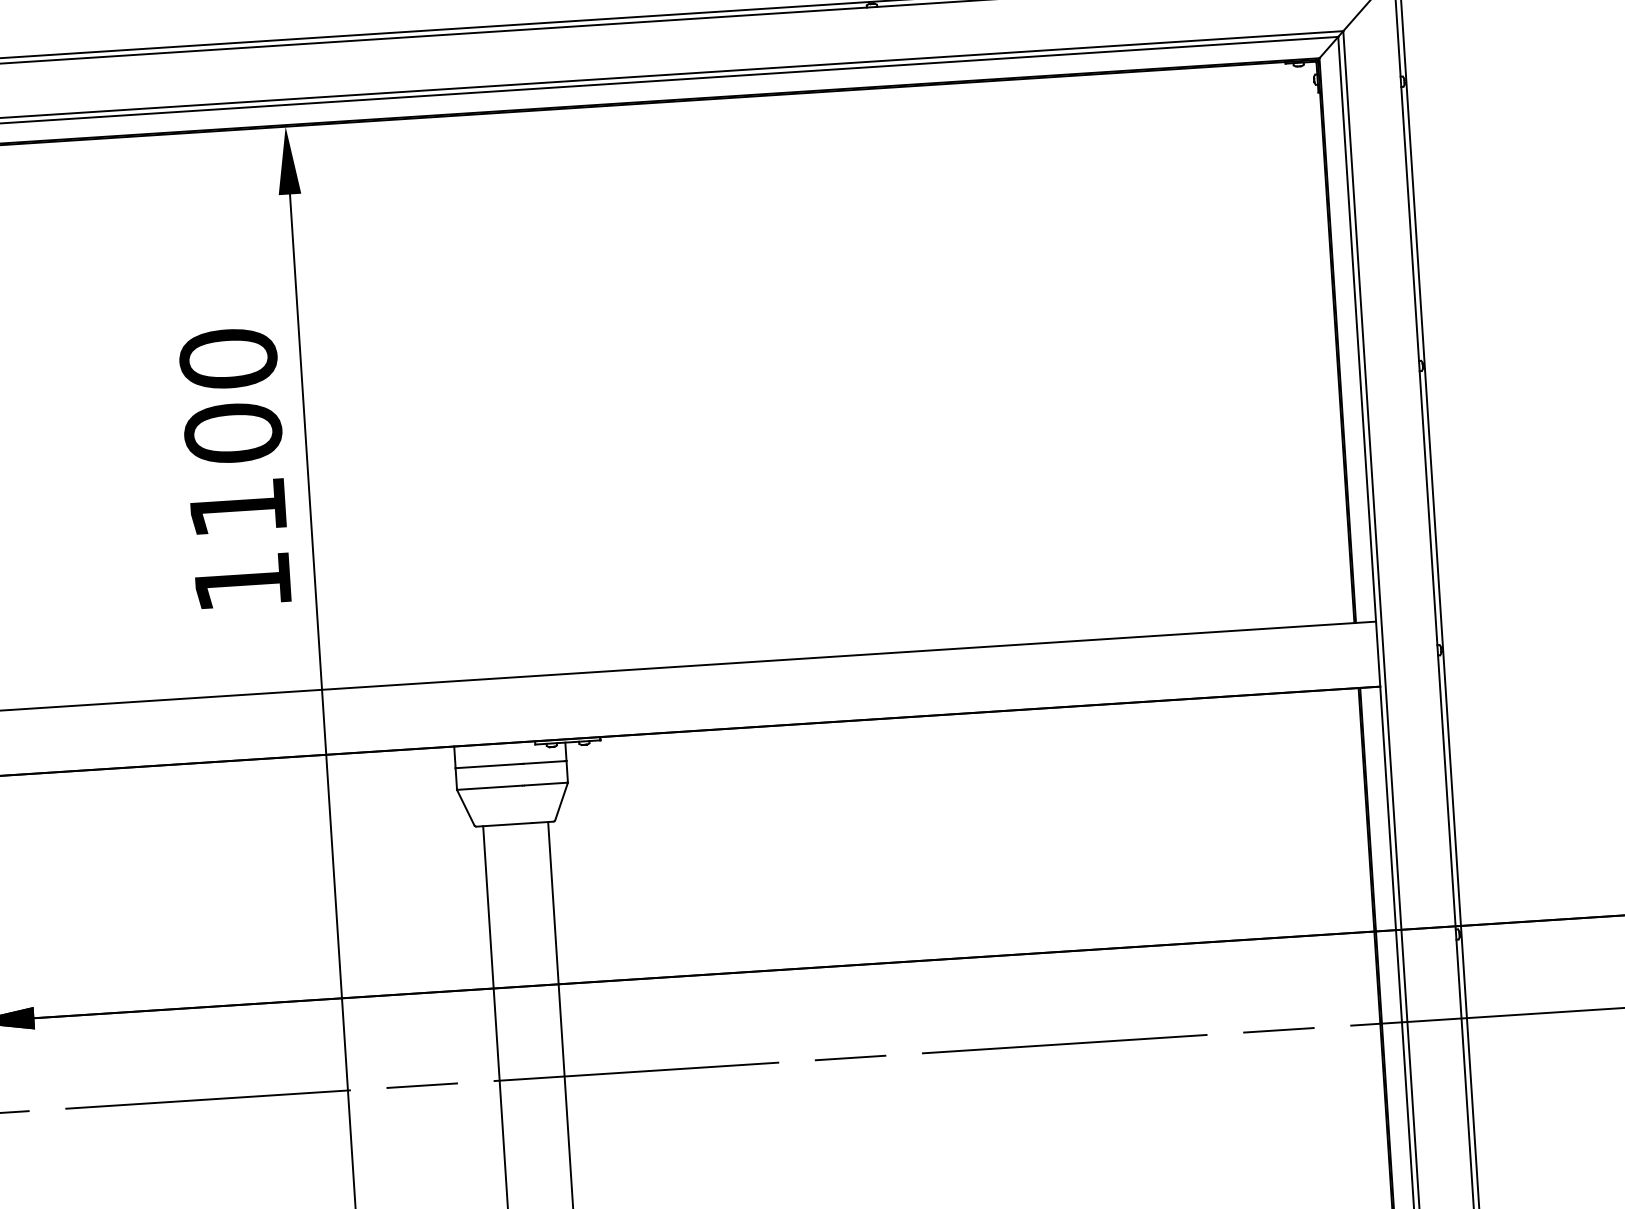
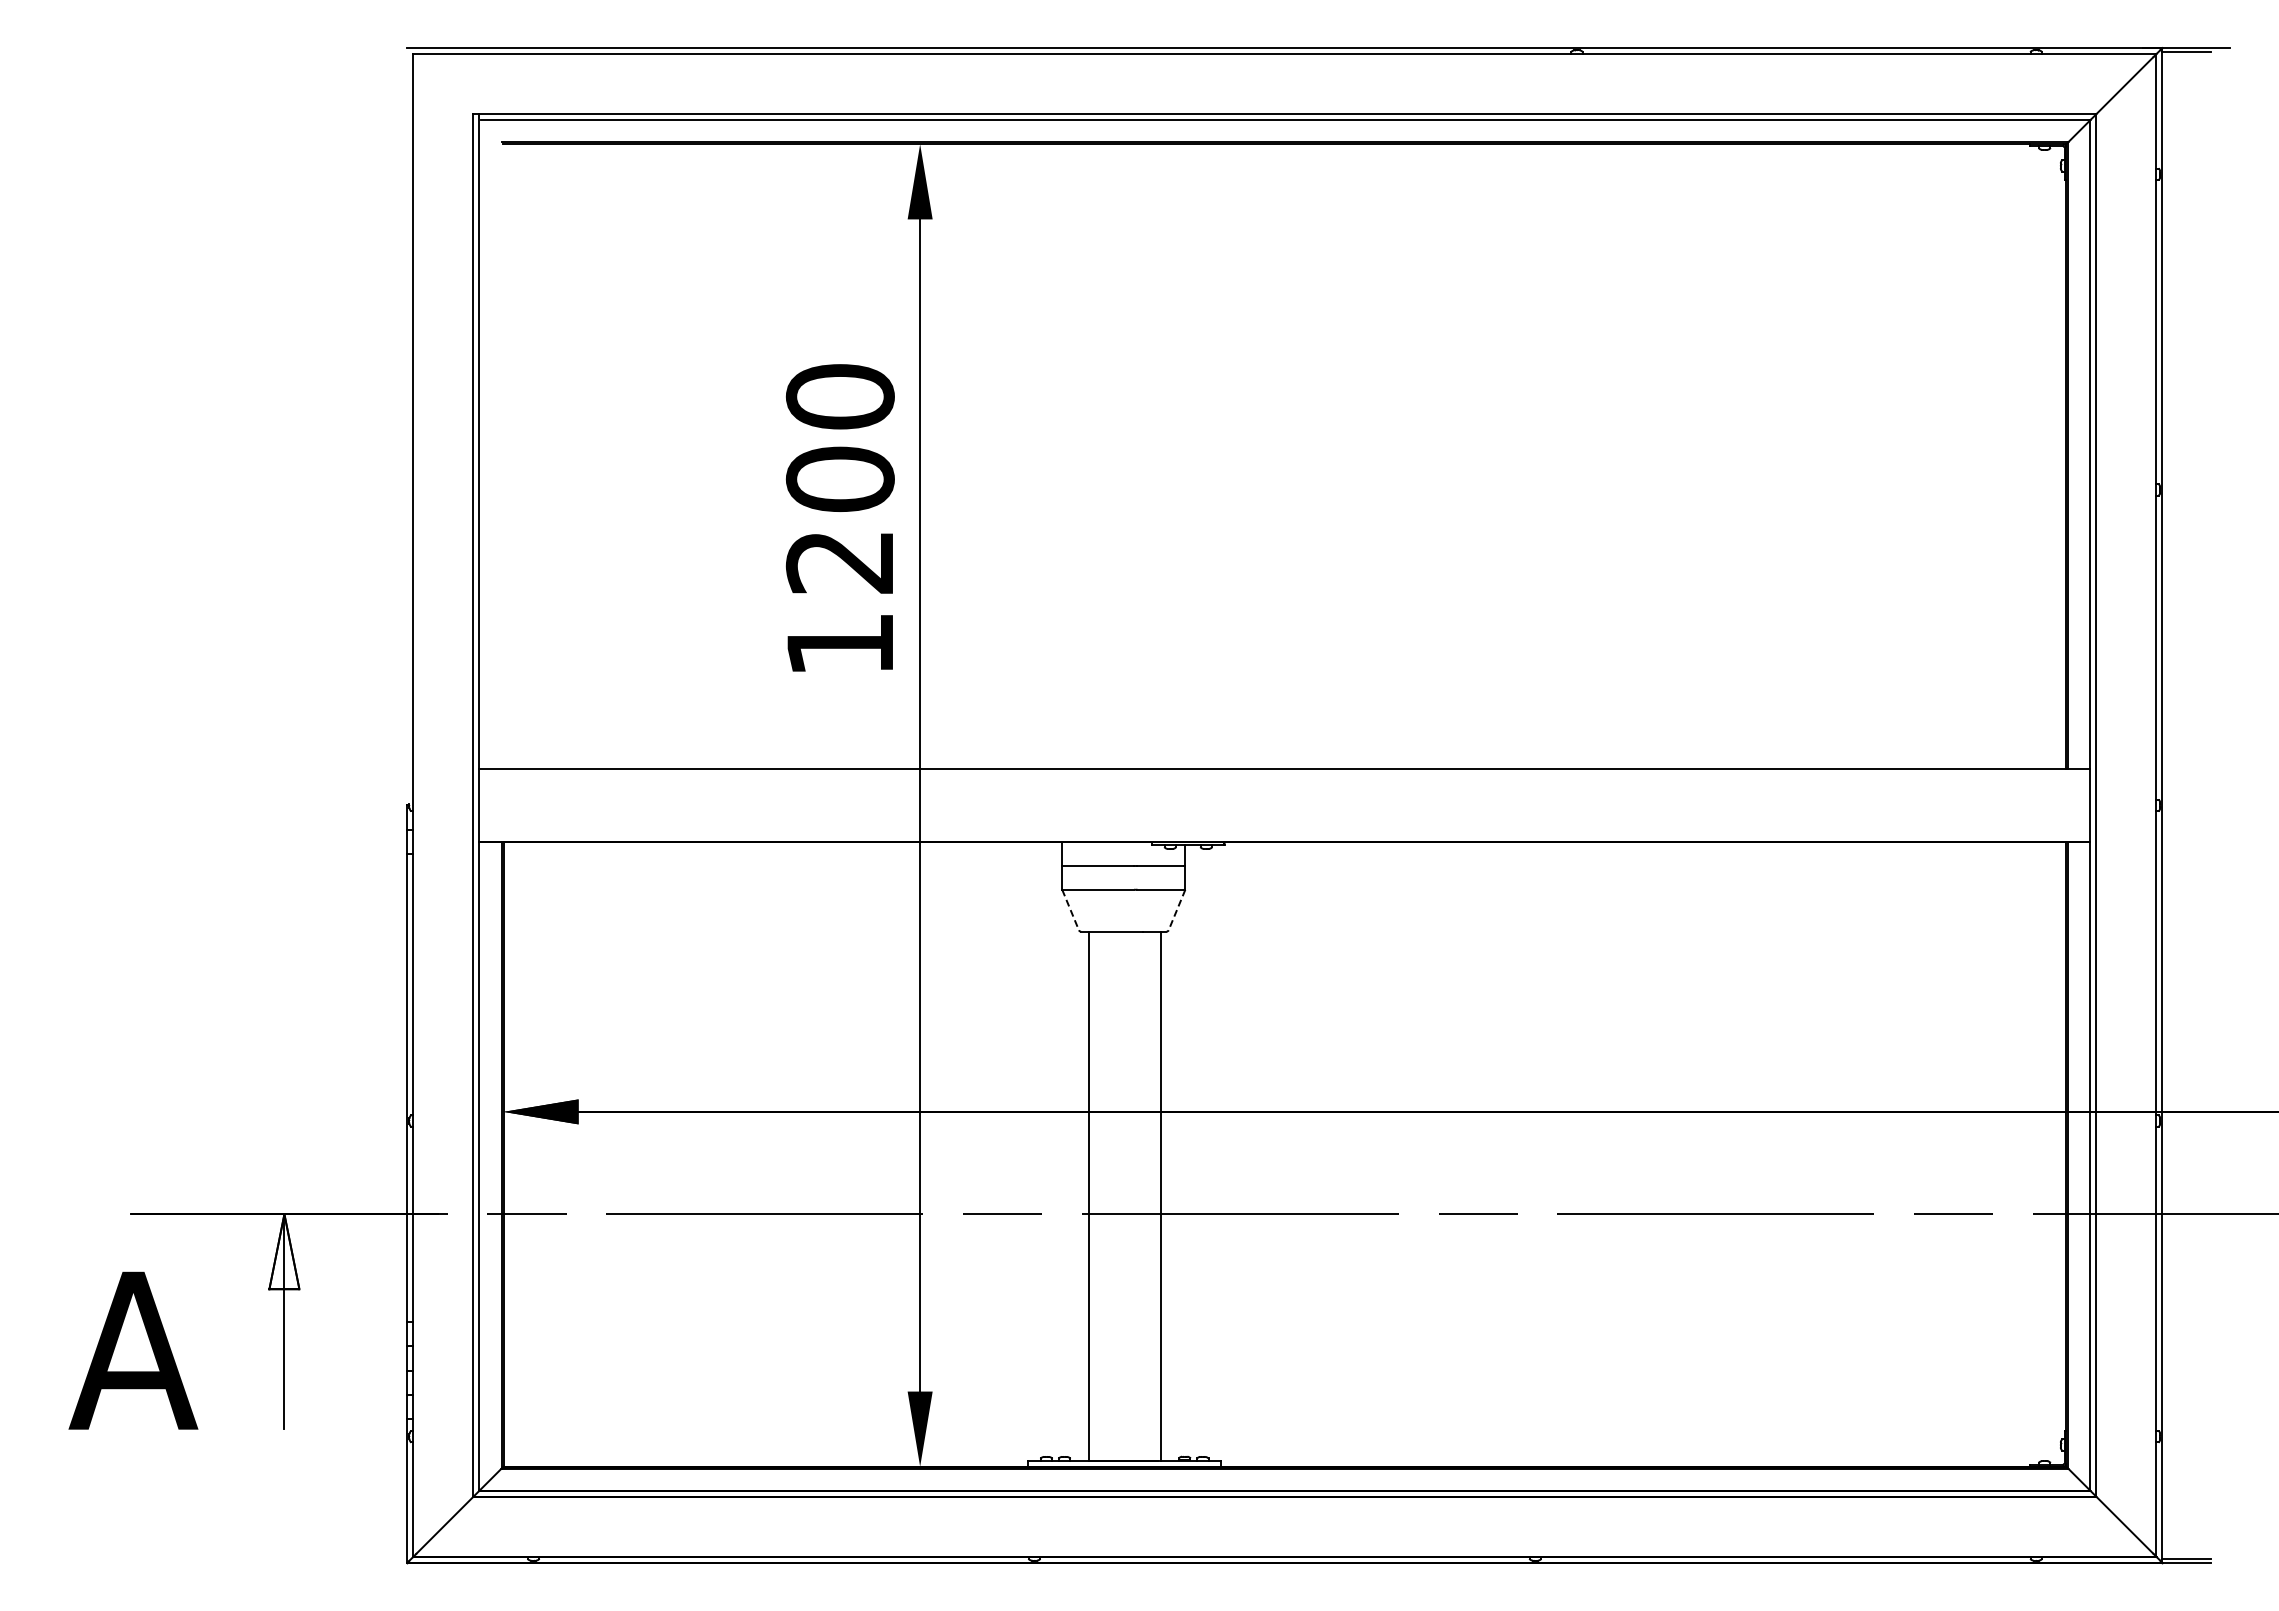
text: (236, 508) -> (838, 562), 1100 -> 1200
line: (562, 801) -> (1177, 910), solid -> dashed
line: (465, 808) -> (1070, 910), solid -> dashed

